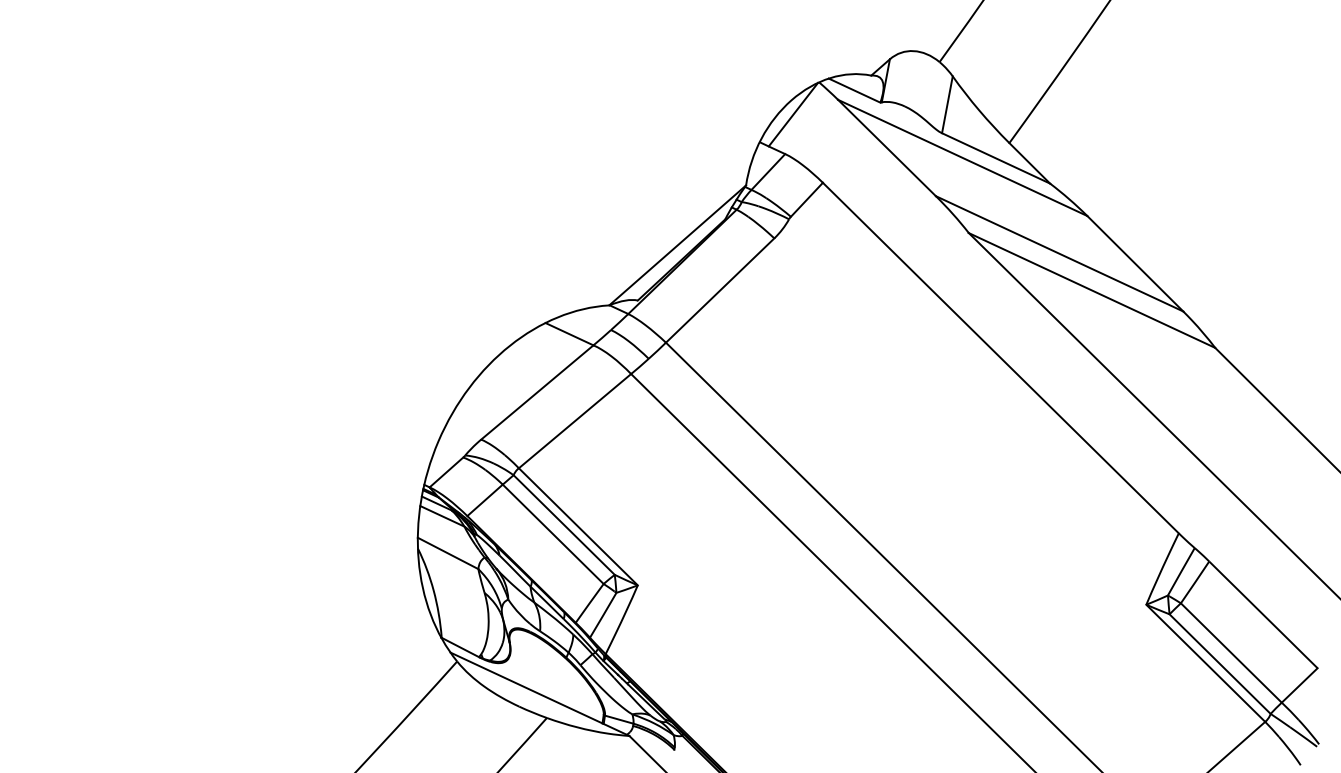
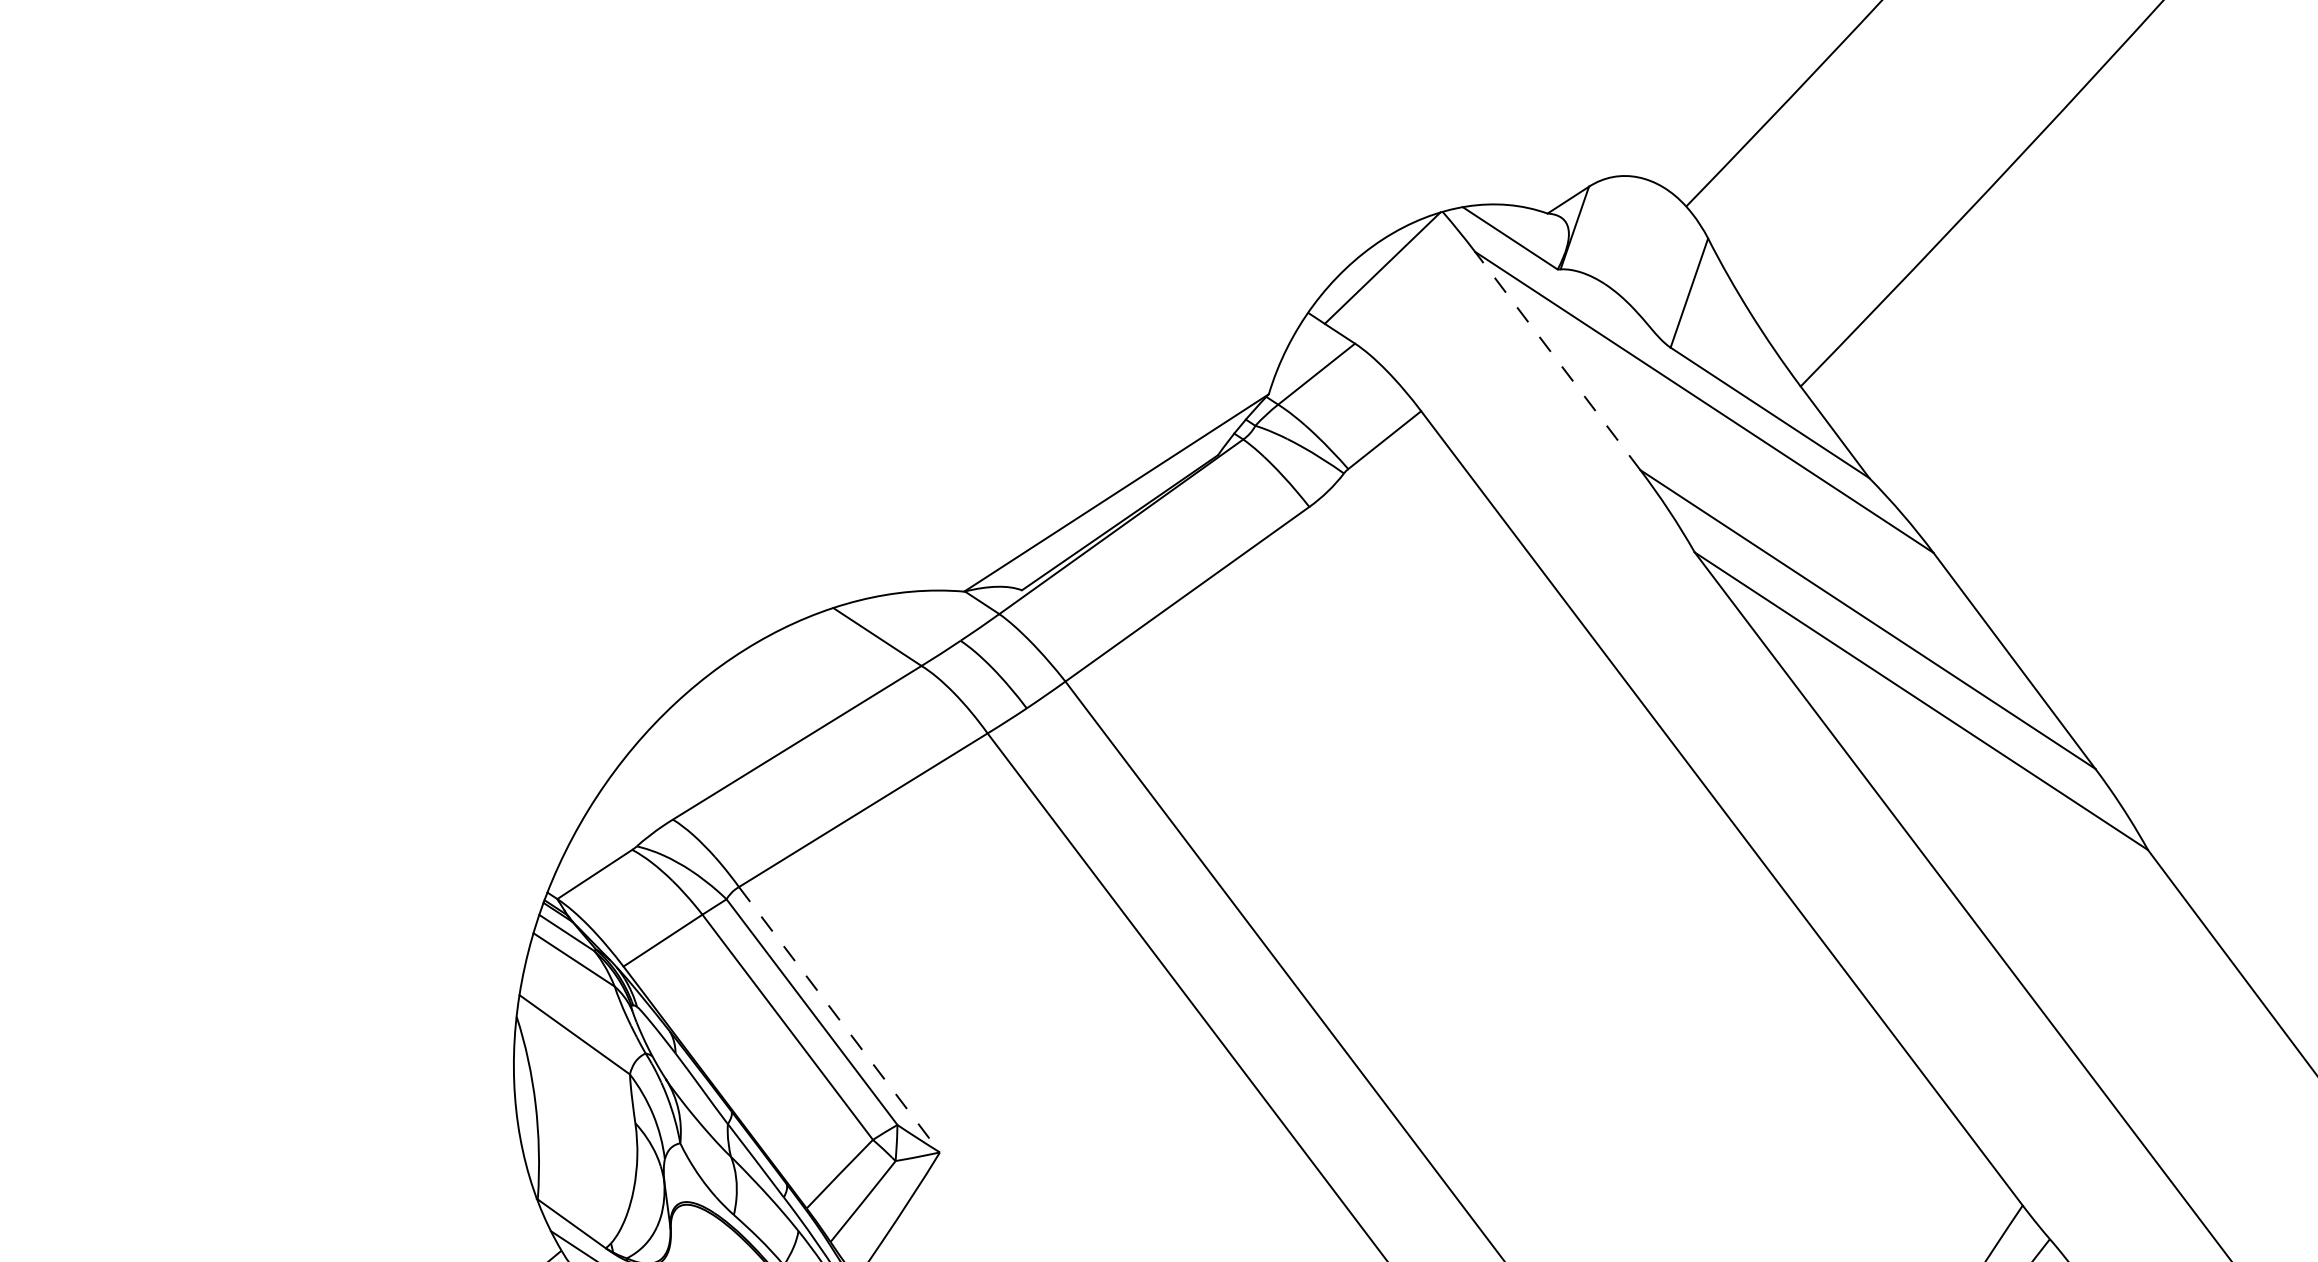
line: (887, 148) -> (1558, 362), solid -> dashed
line: (578, 527) -> (839, 1021), solid -> dashed

